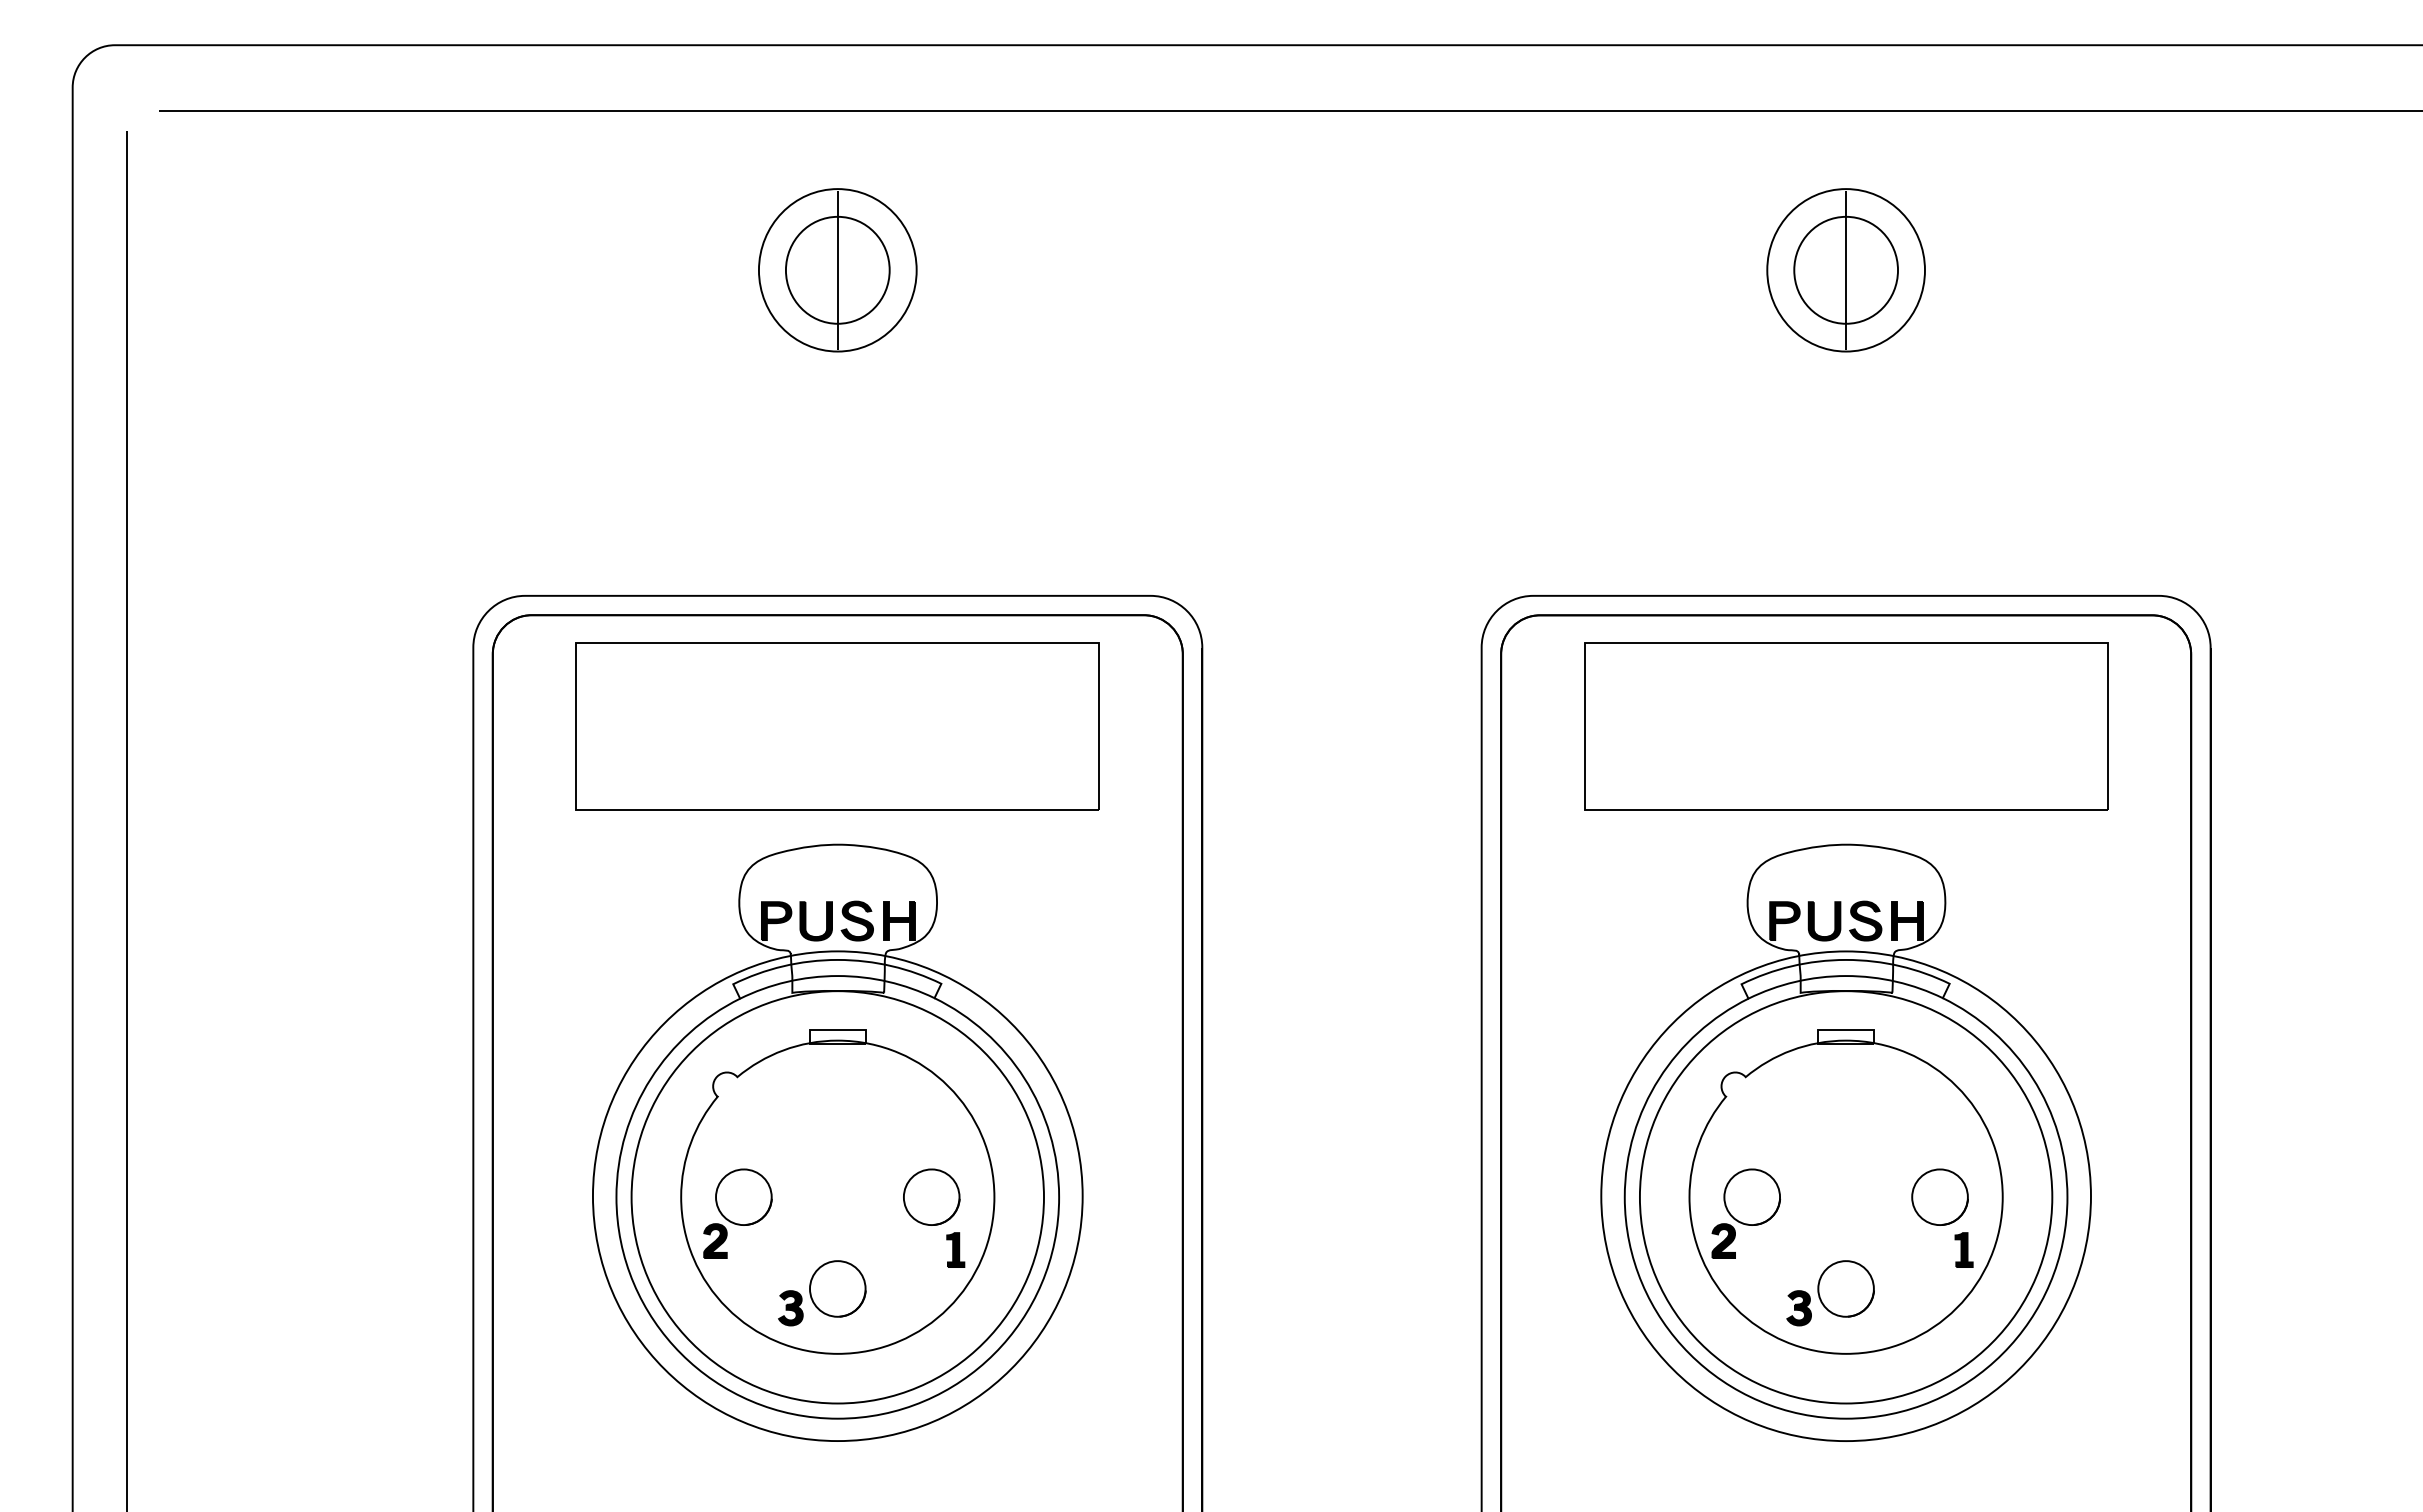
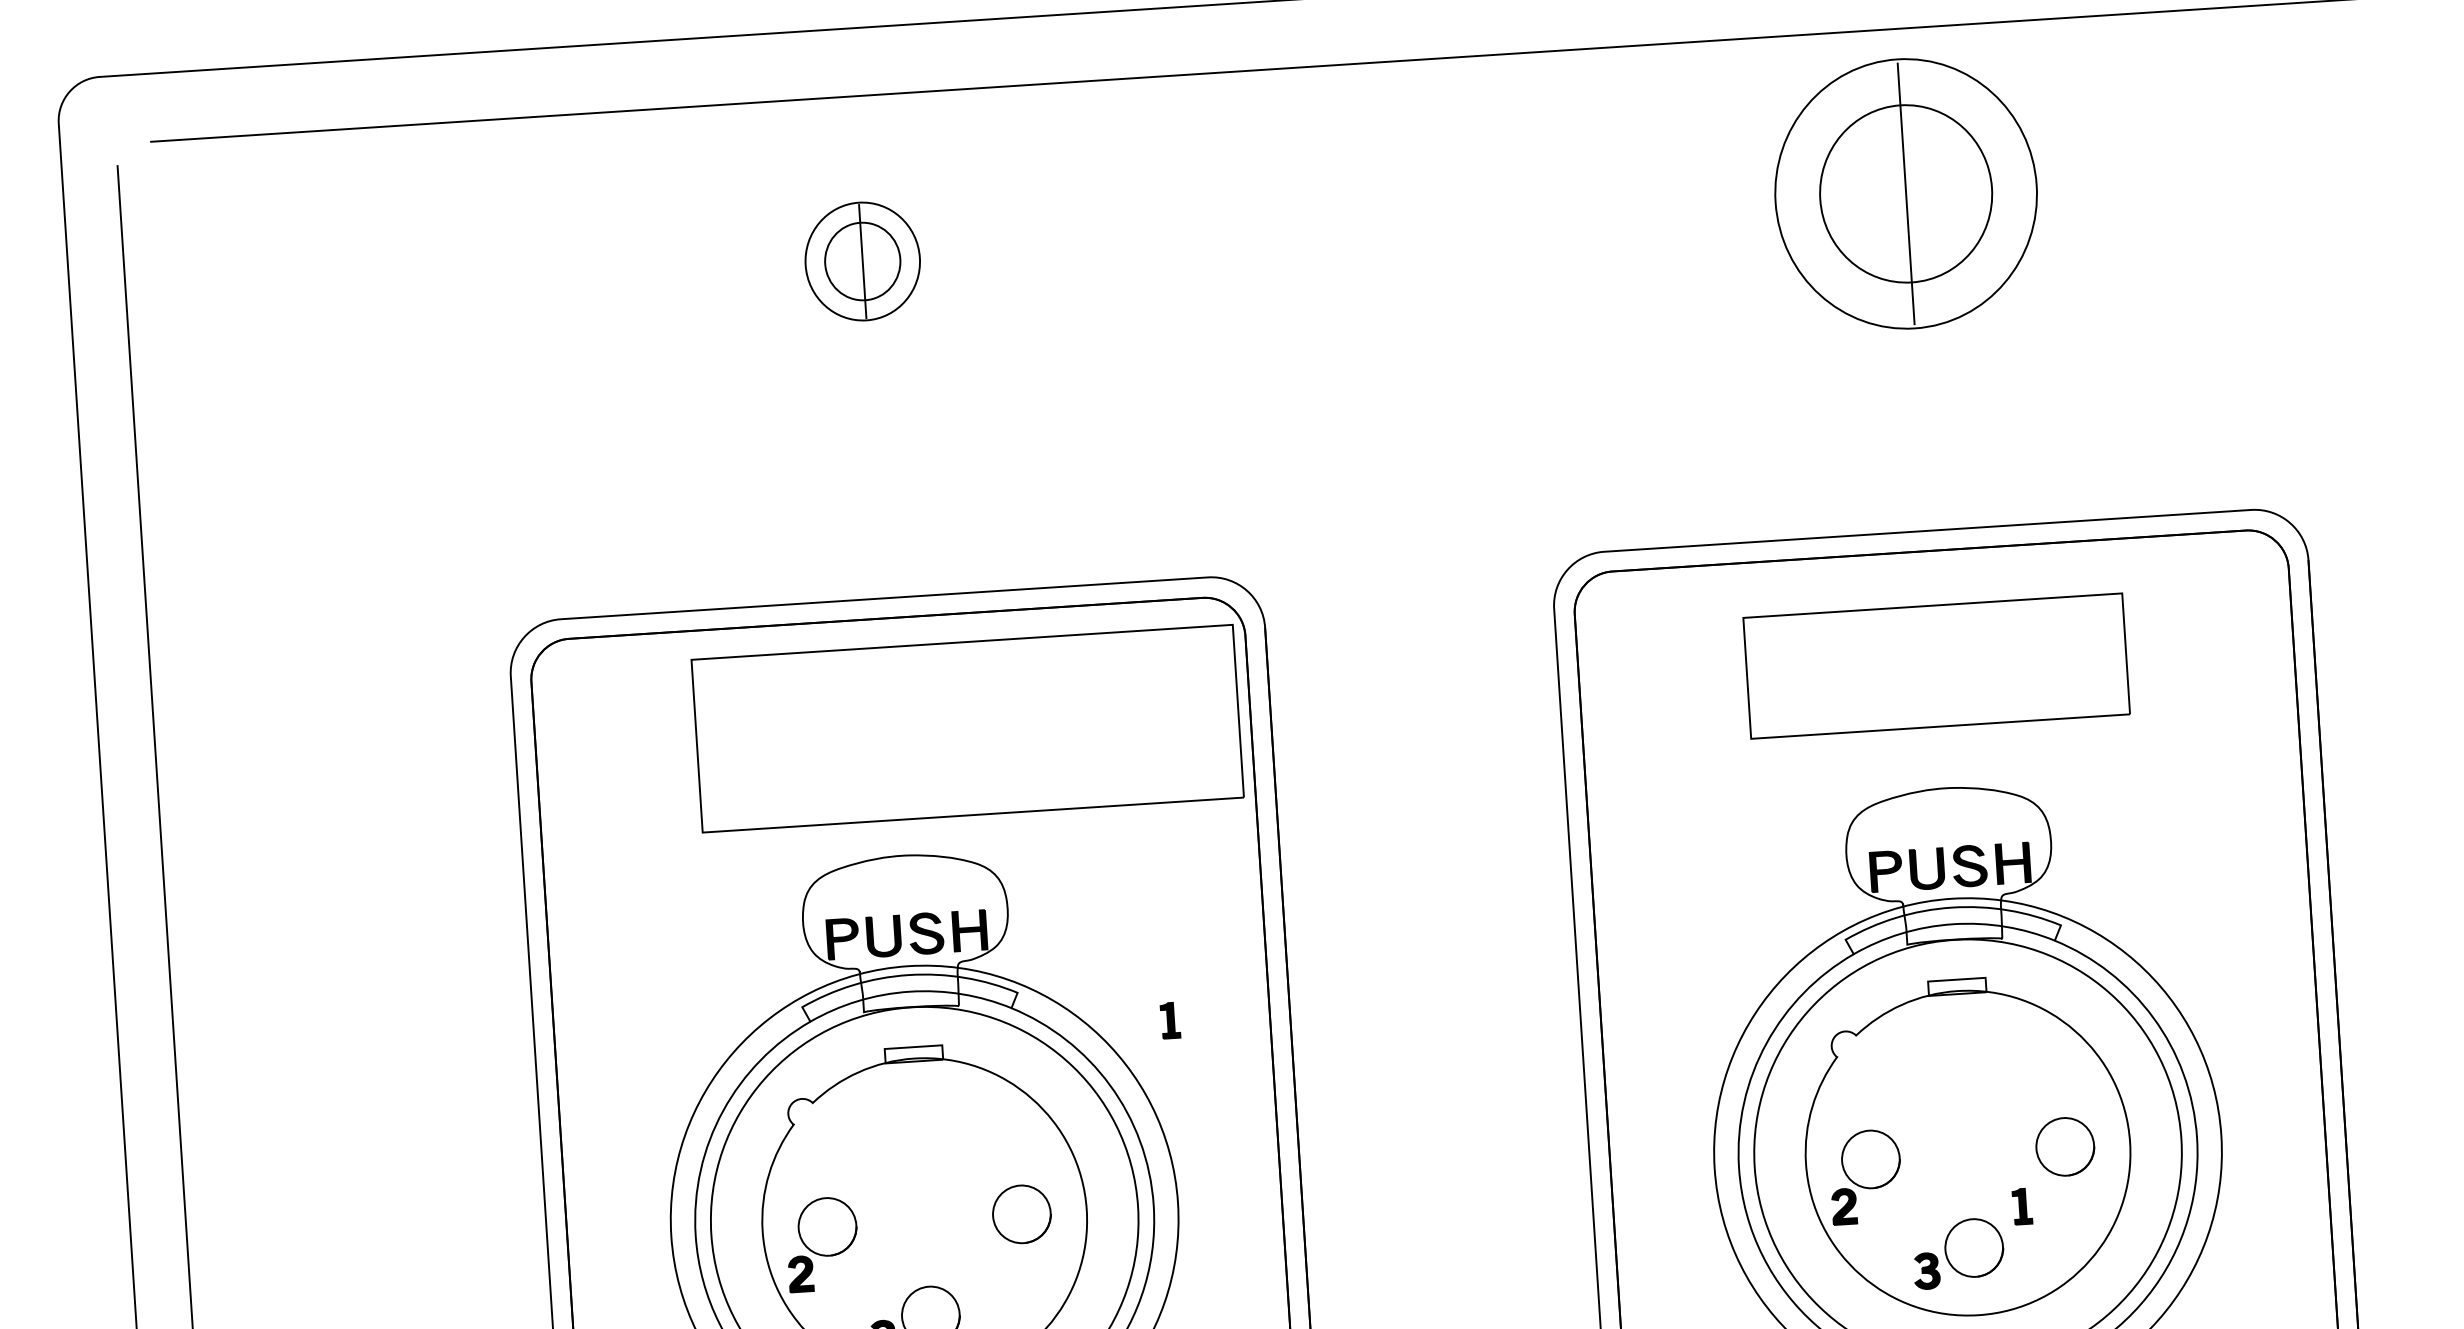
part: (837, 270) -> (862, 261), size x0.7
part: (1845, 270) -> (1905, 194), size x1.6
part: (837, 726) -> (967, 728), moved
part: (1846, 726) -> (1936, 666), size x0.7
part: (955, 1249) -> (1170, 1020), moved
part: (1963, 1249) -> (2021, 1206), moved

